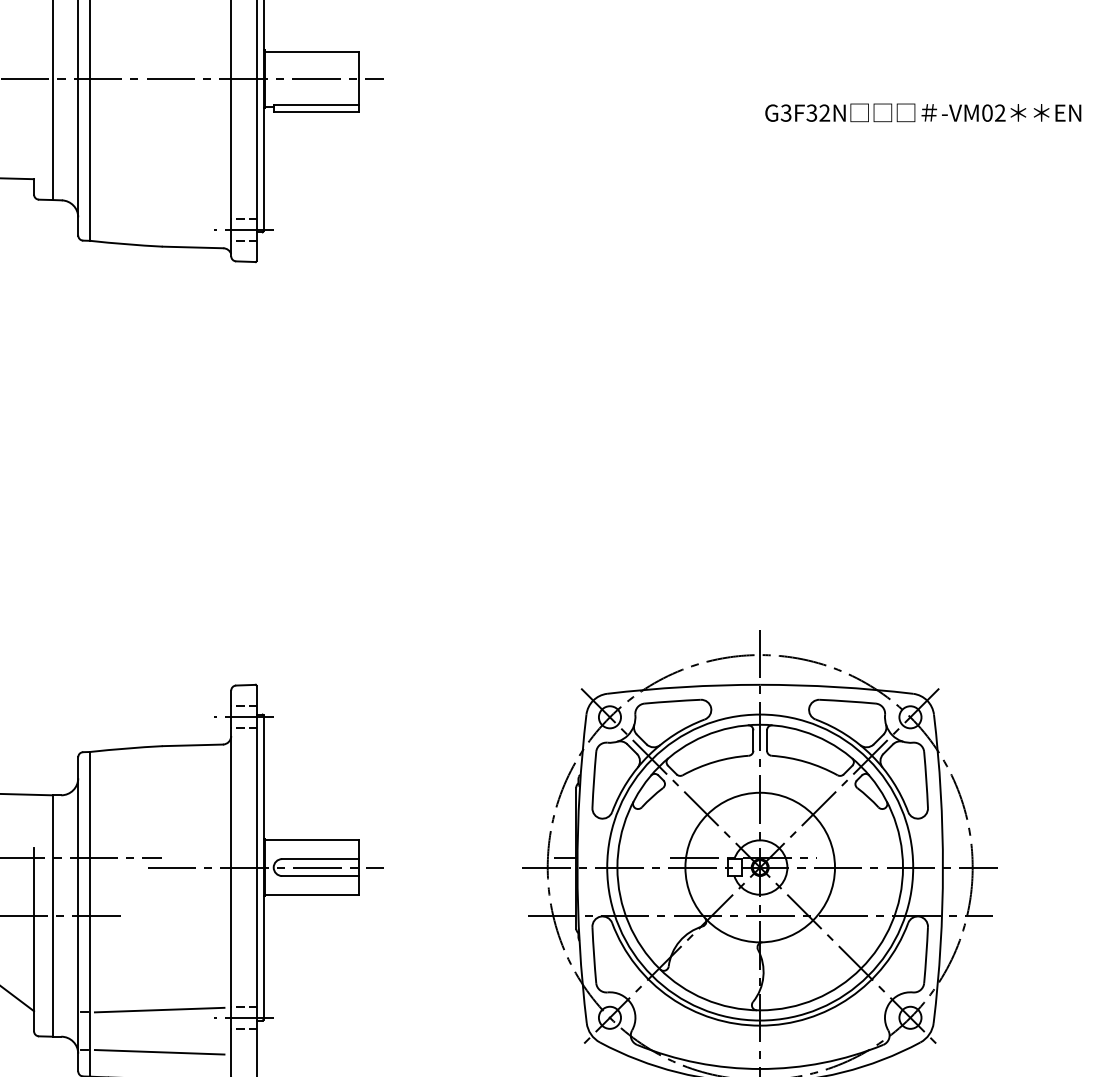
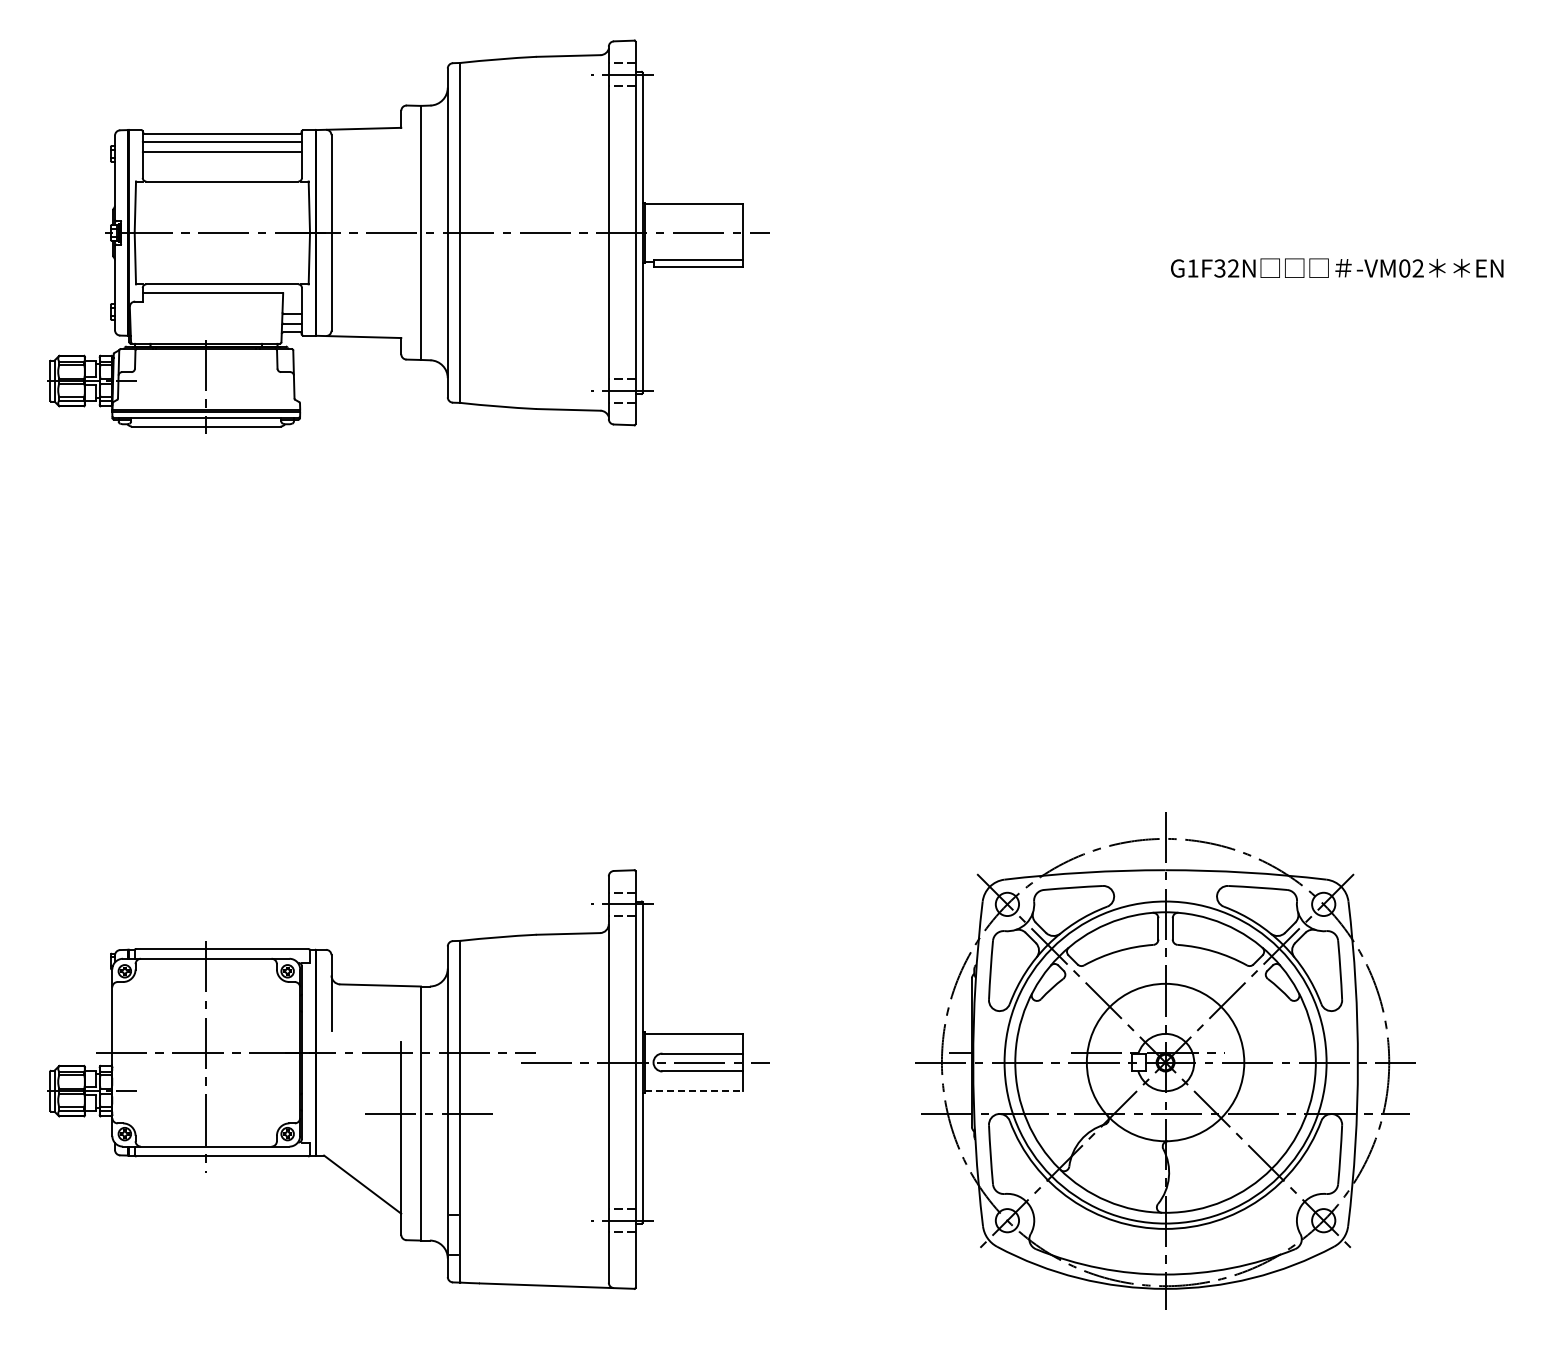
text: (785, 113) -> (1192, 268), G3F32N -> G1F32N
line: (312, 895) -> (694, 1091), solid -> dashed
line: (159, 1010) -> (533, 1212), removed
line: (159, 1051) -> (533, 1256), removed

